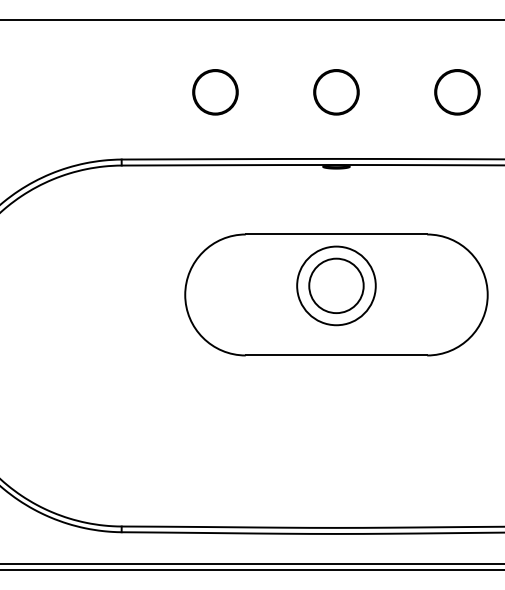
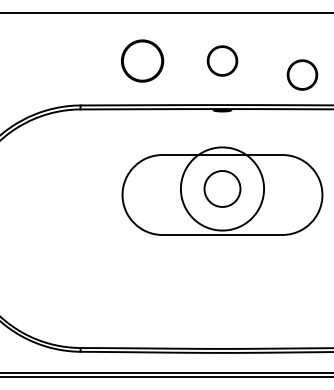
part: (215, 91) -> (142, 60), size x1.4
part: (457, 91) -> (302, 74), moved
circle: (336, 285) -> (222, 188), size x1.6

